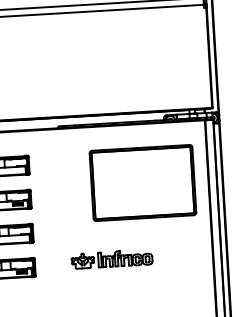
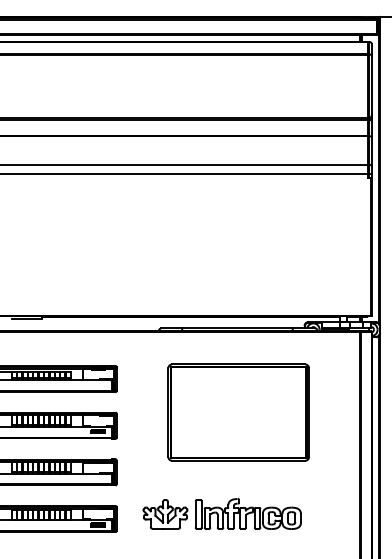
part: (142, 182) -> (238, 412), moved
part: (111, 258) -> (221, 513), size x1.43

